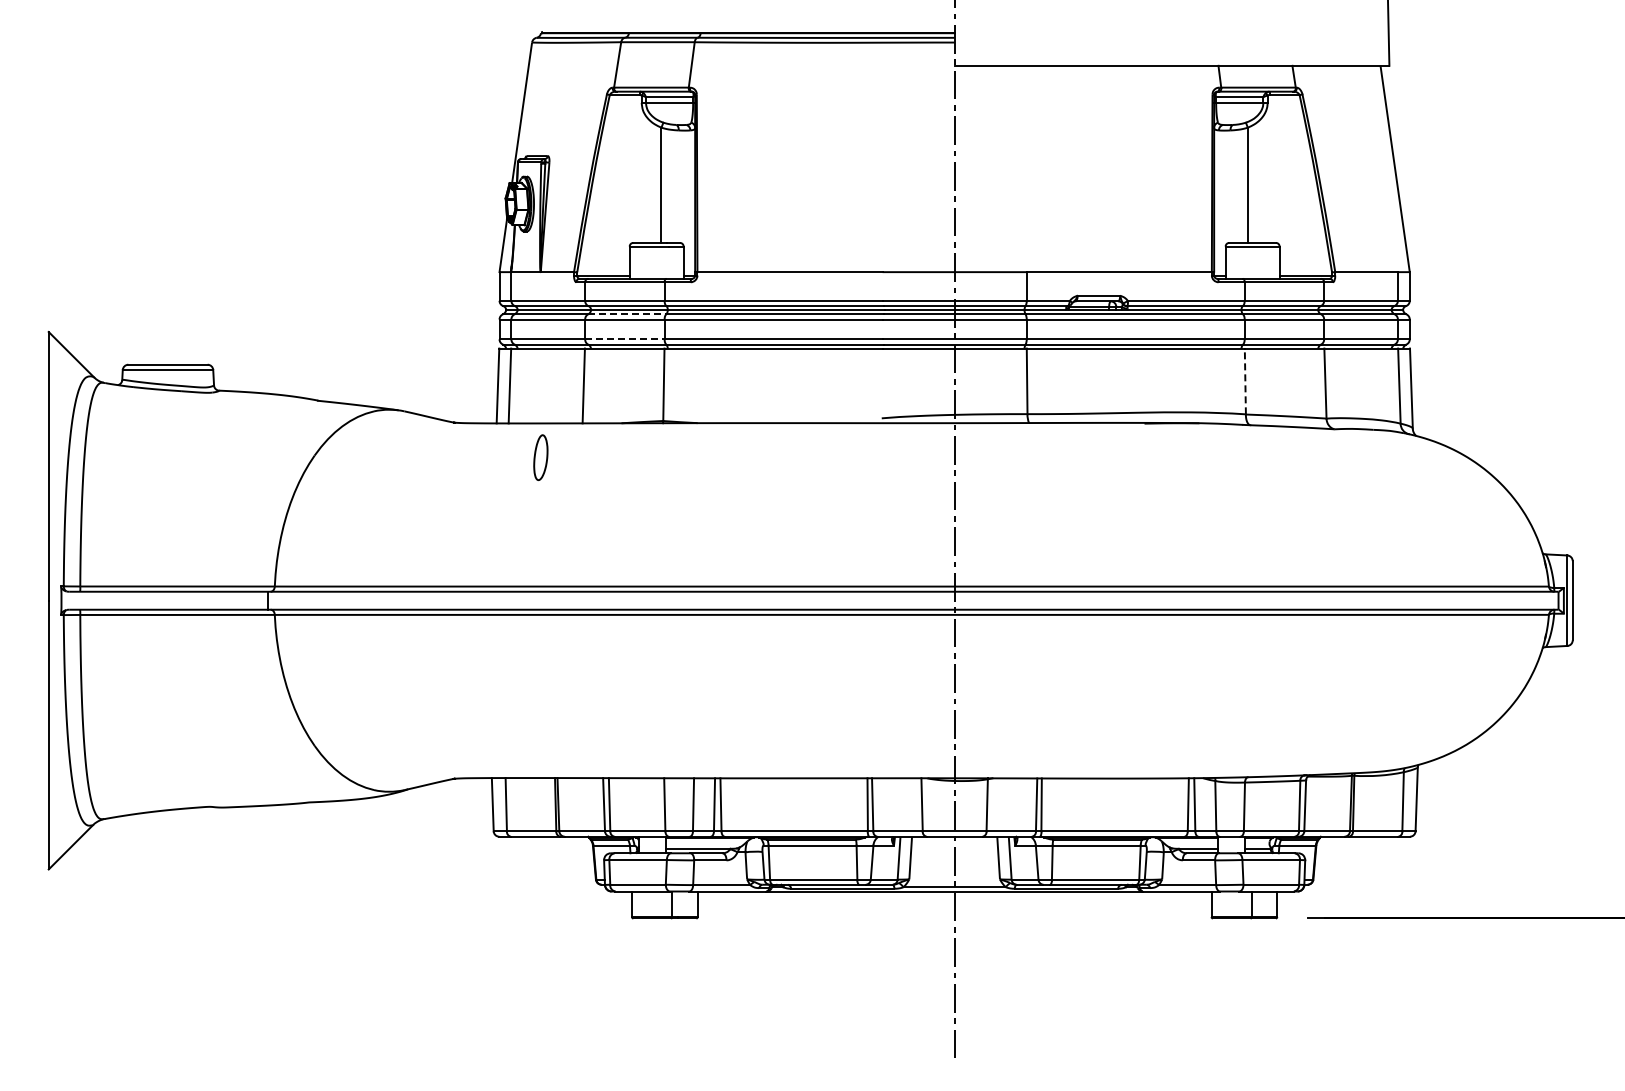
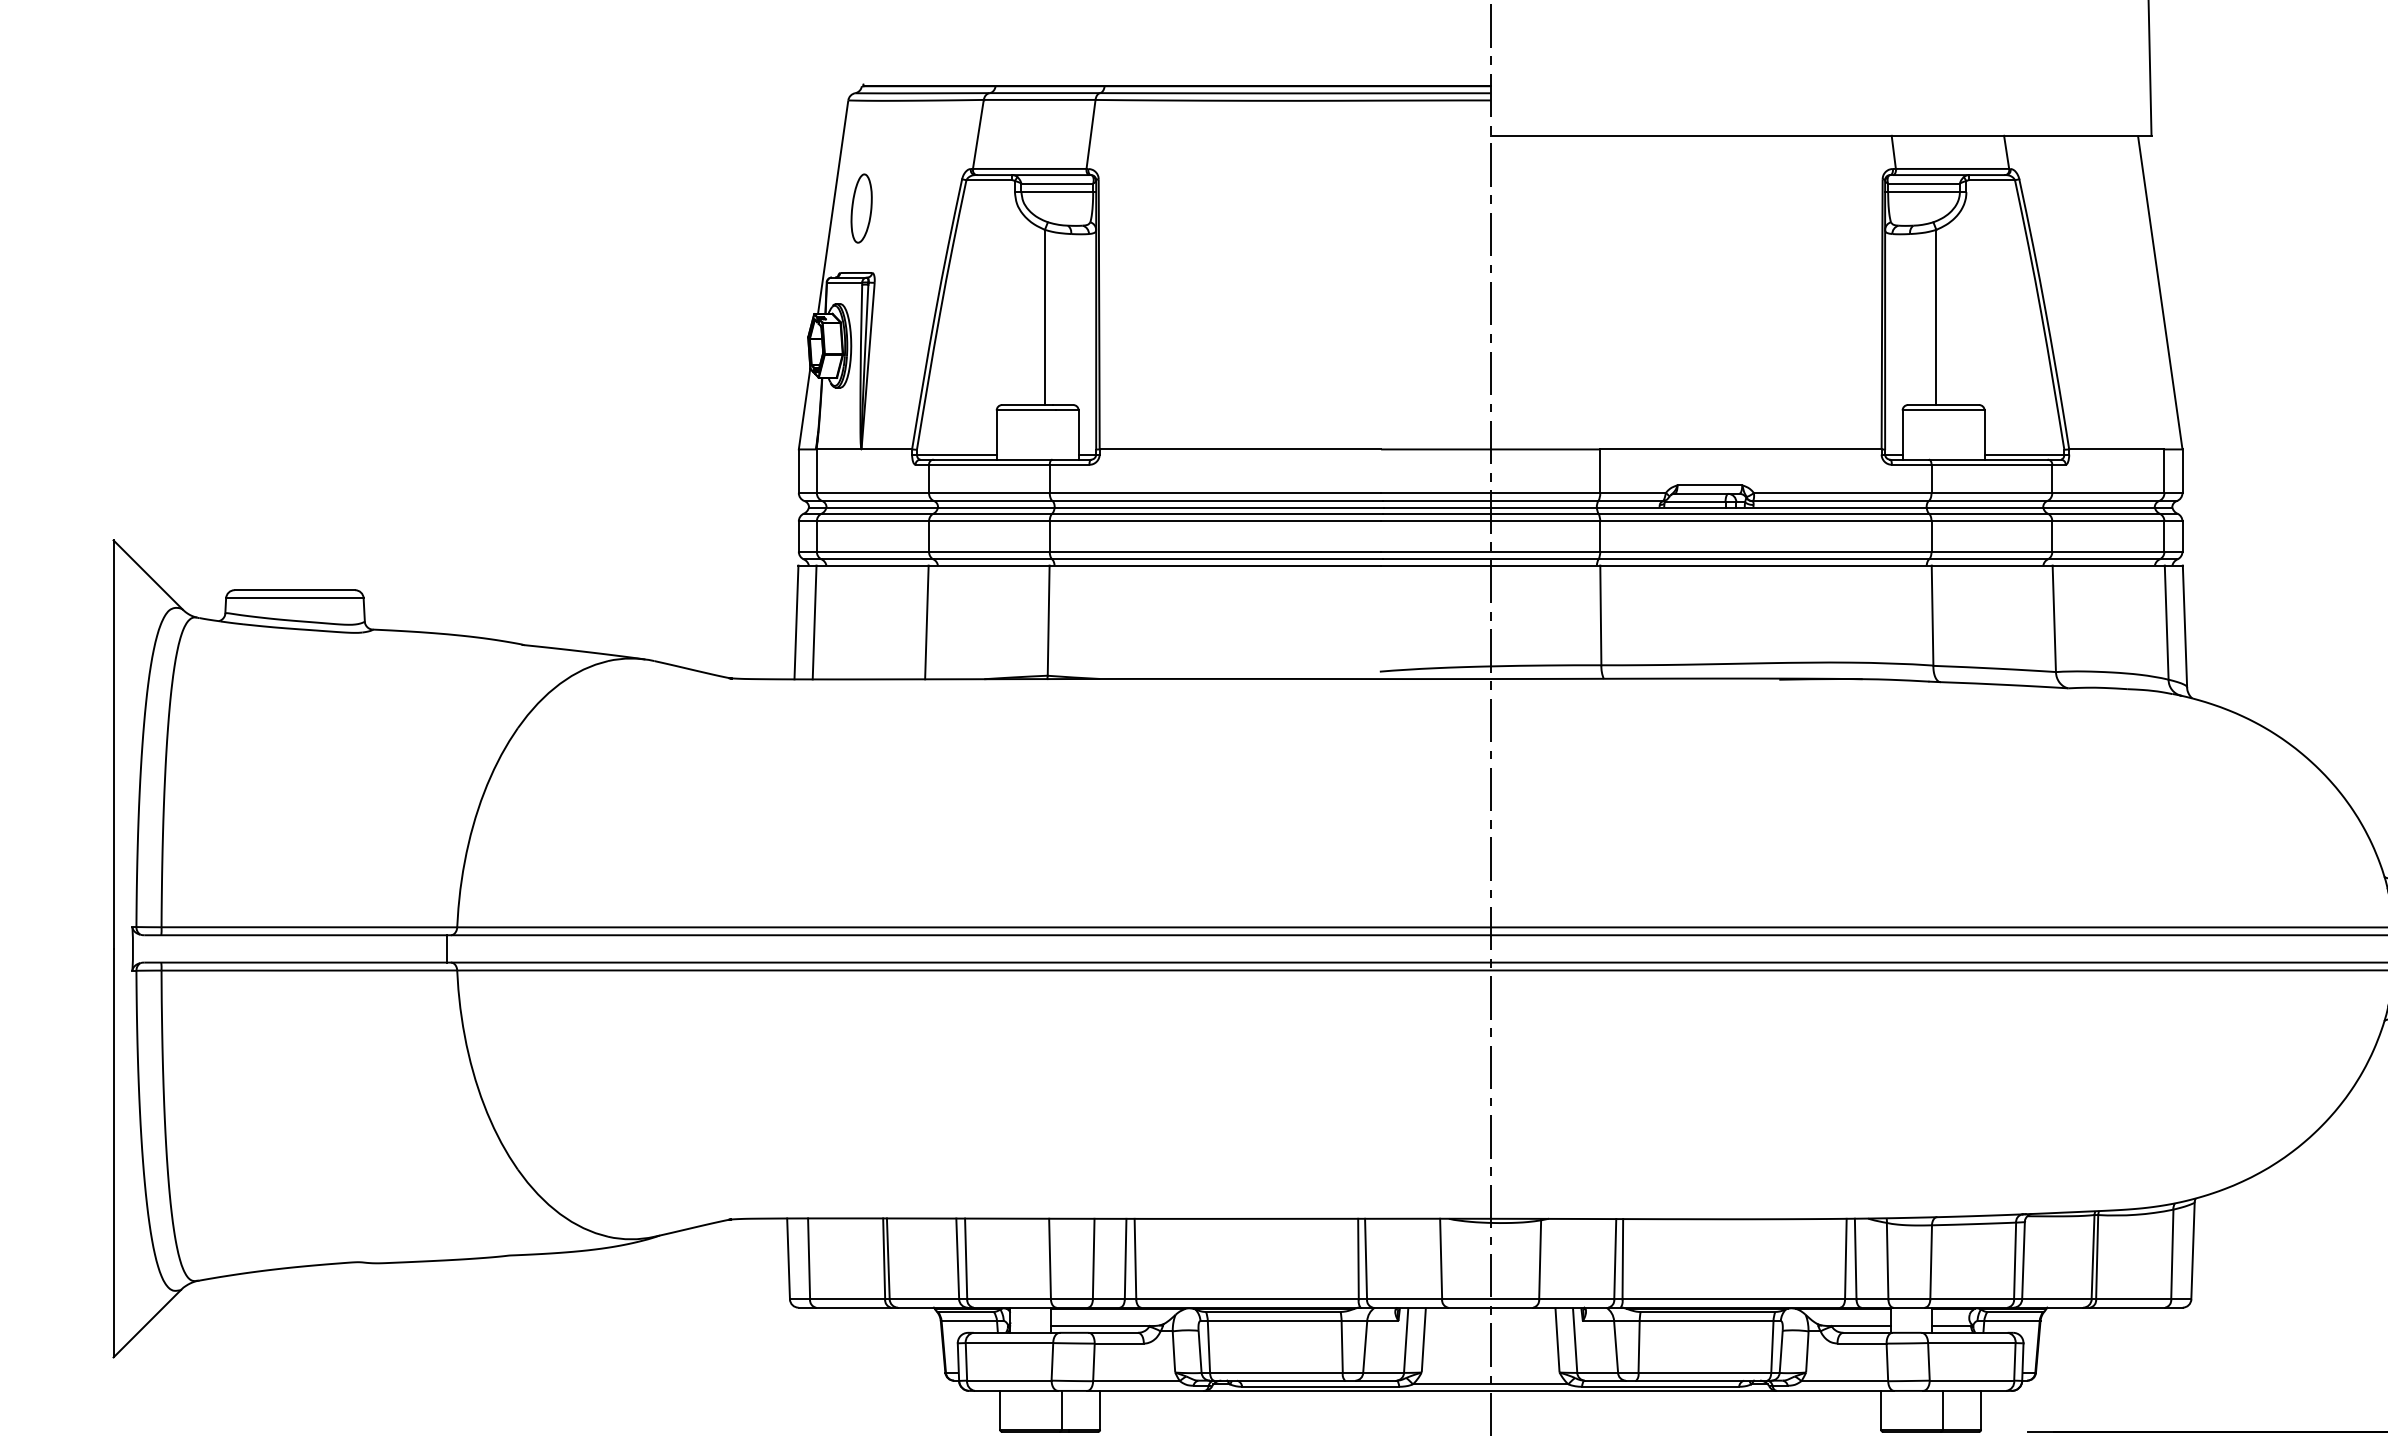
line: (627, 314) -> (993, 513), dashed -> solid
line: (624, 339) -> (988, 551), dashed -> solid
line: (1245, 381) -> (1932, 615), dashed -> solid
part: (540, 457) -> (861, 208), moved

